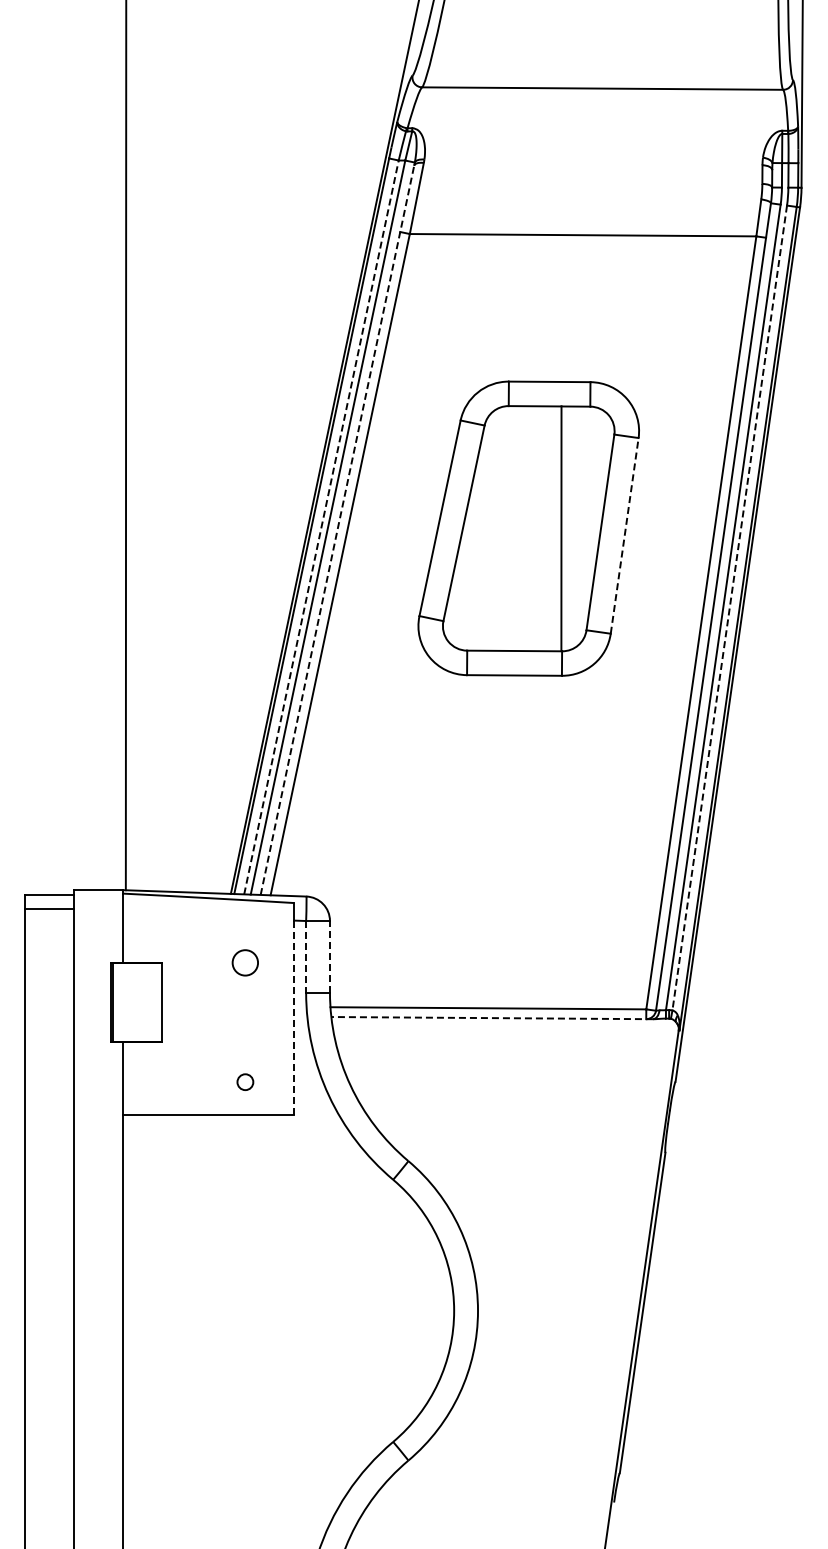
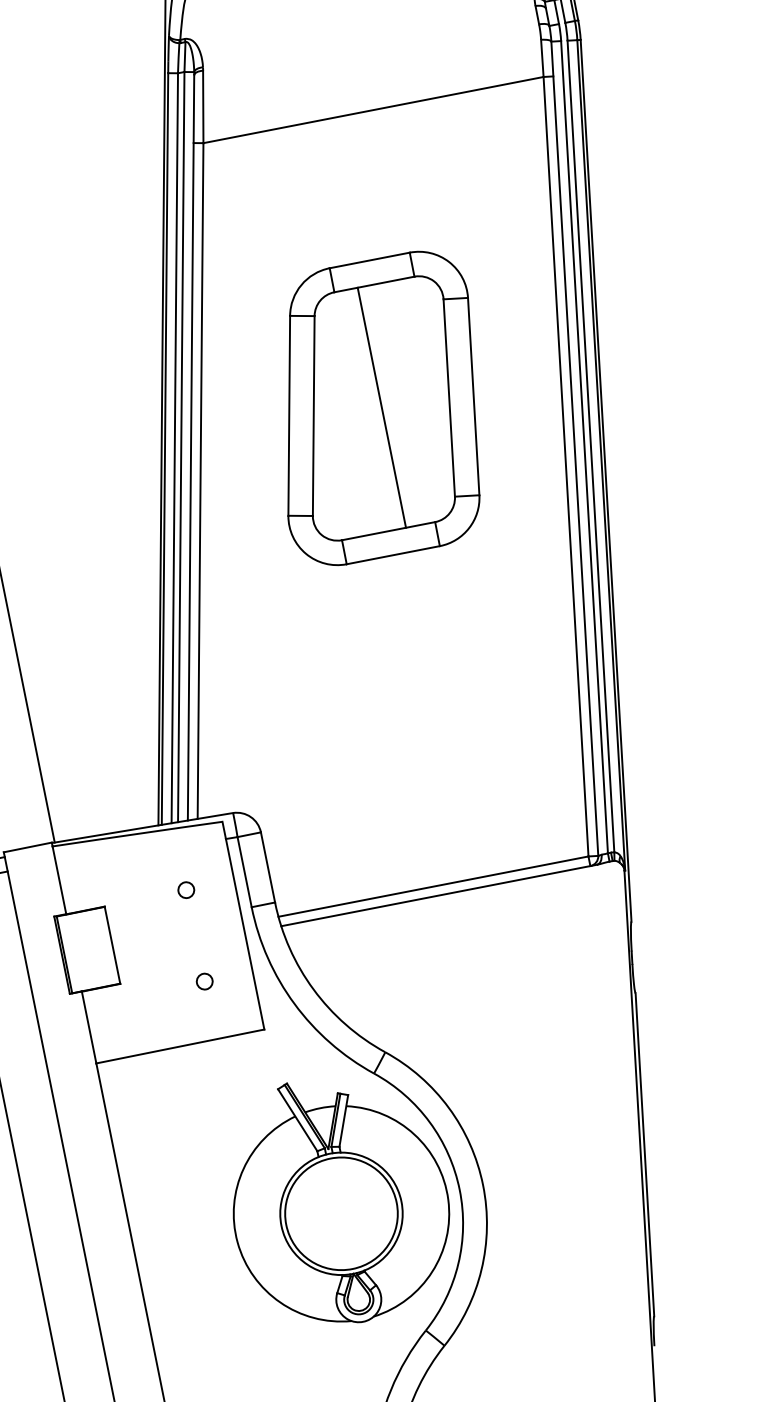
line: (321, 527) -> (174, 448), dashed -> solid
line: (561, 528) -> (381, 407), moved
line: (337, 530) -> (191, 448), dashed -> solid
line: (624, 535) -> (473, 396), dashed -> solid
line: (729, 608) -> (590, 447), dashed -> solid
line: (306, 956) -> (244, 871), dashed -> solid
line: (329, 956) -> (267, 867), dashed -> solid
circle: (245, 962) -> (186, 889), size x0.62
line: (294, 1018) -> (245, 934), dashed -> solid
line: (492, 1018) -> (439, 895), dashed -> solid
circle: (245, 1081) -> (204, 980), moved
part: (333, 1296) -> (338, 1199), added

